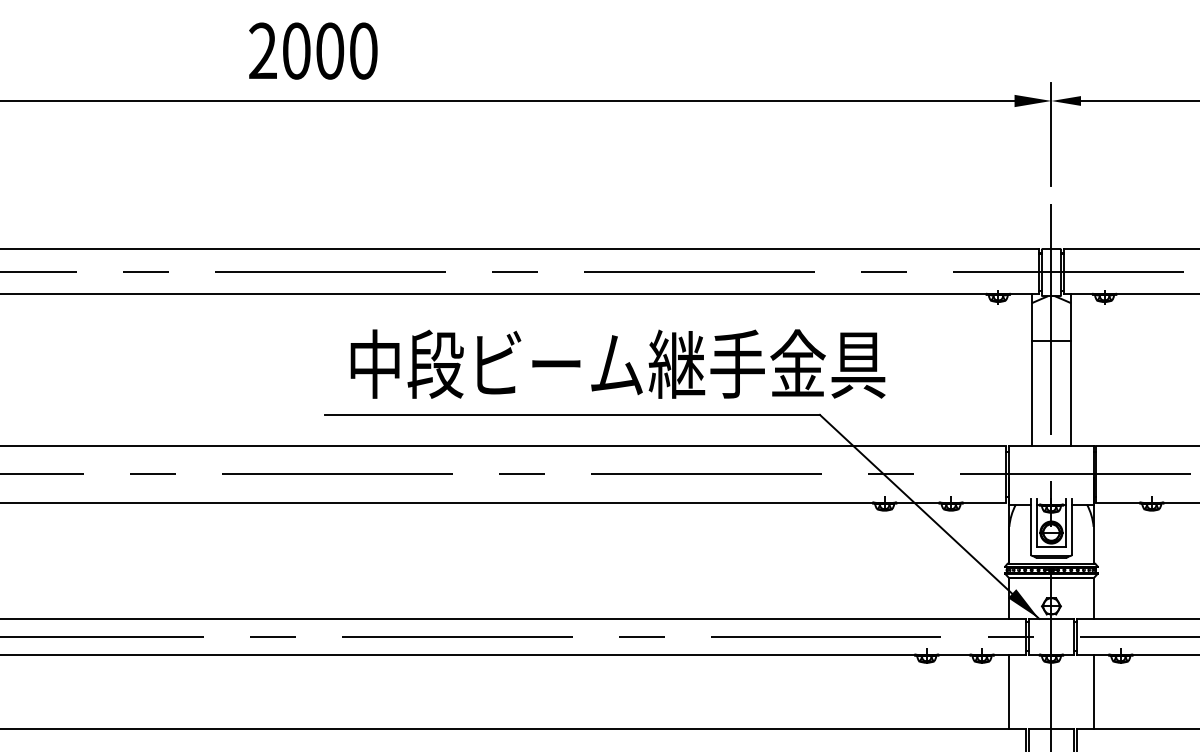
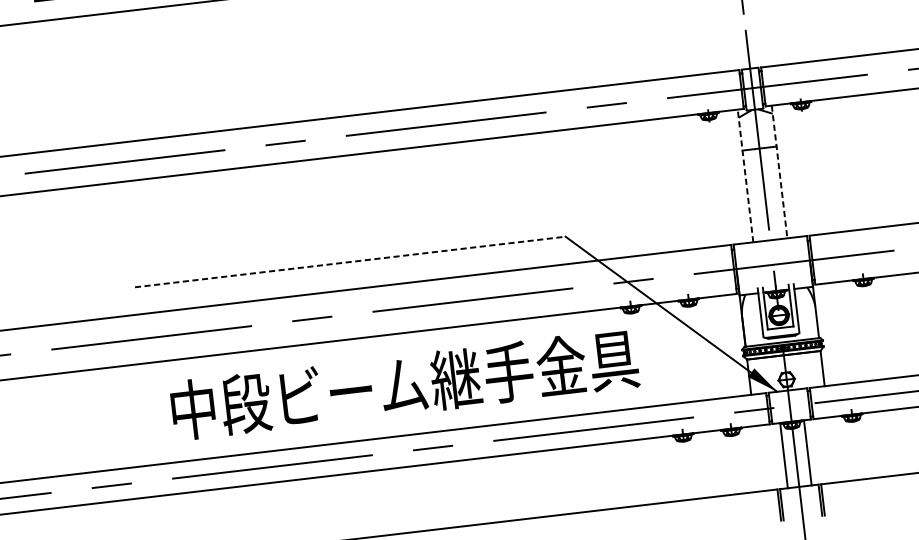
text: (617, 363) -> (404, 384), moved
line: (1031, 369) -> (745, 175), solid -> dashed
line: (1071, 370) -> (780, 172), solid -> dashed
line: (573, 414) -> (350, 261), solid -> dashed
line: (1009, 691) -> (784, 455), moved
line: (1093, 691) -> (807, 452), moved

